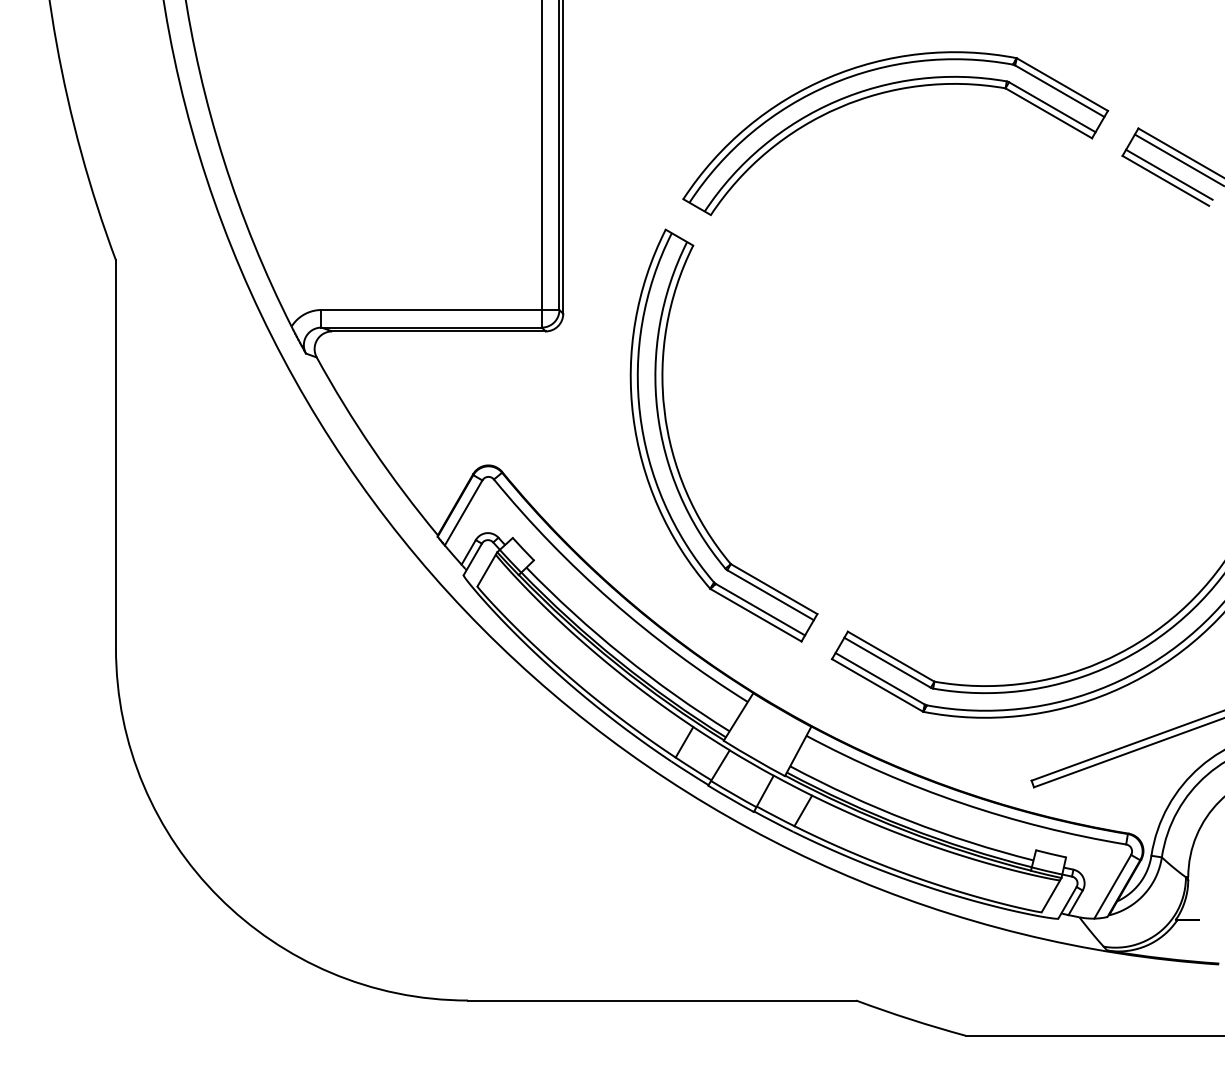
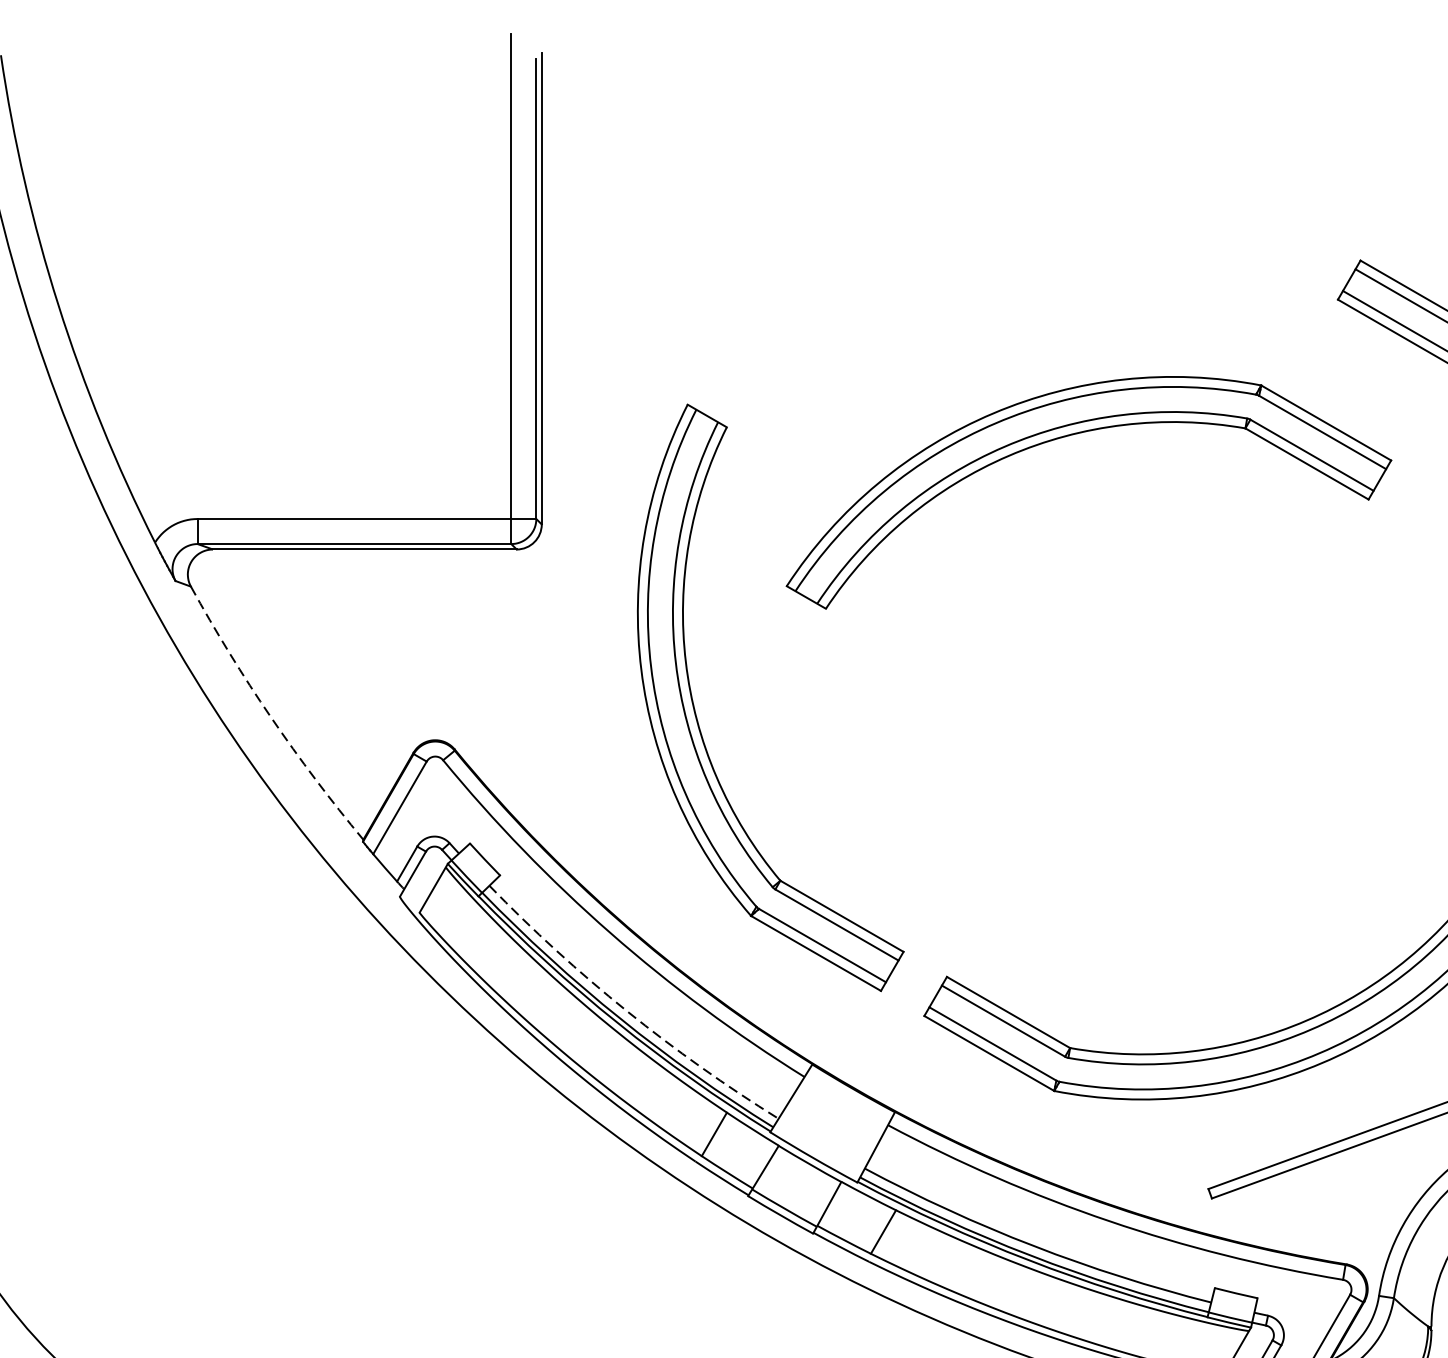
part: (885, 93) -> (1074, 435), moved
arc: (373, 449) -> (271, 717), solid -> dashed
arc: (623, 655) -> (627, 1010), solid -> dashed

